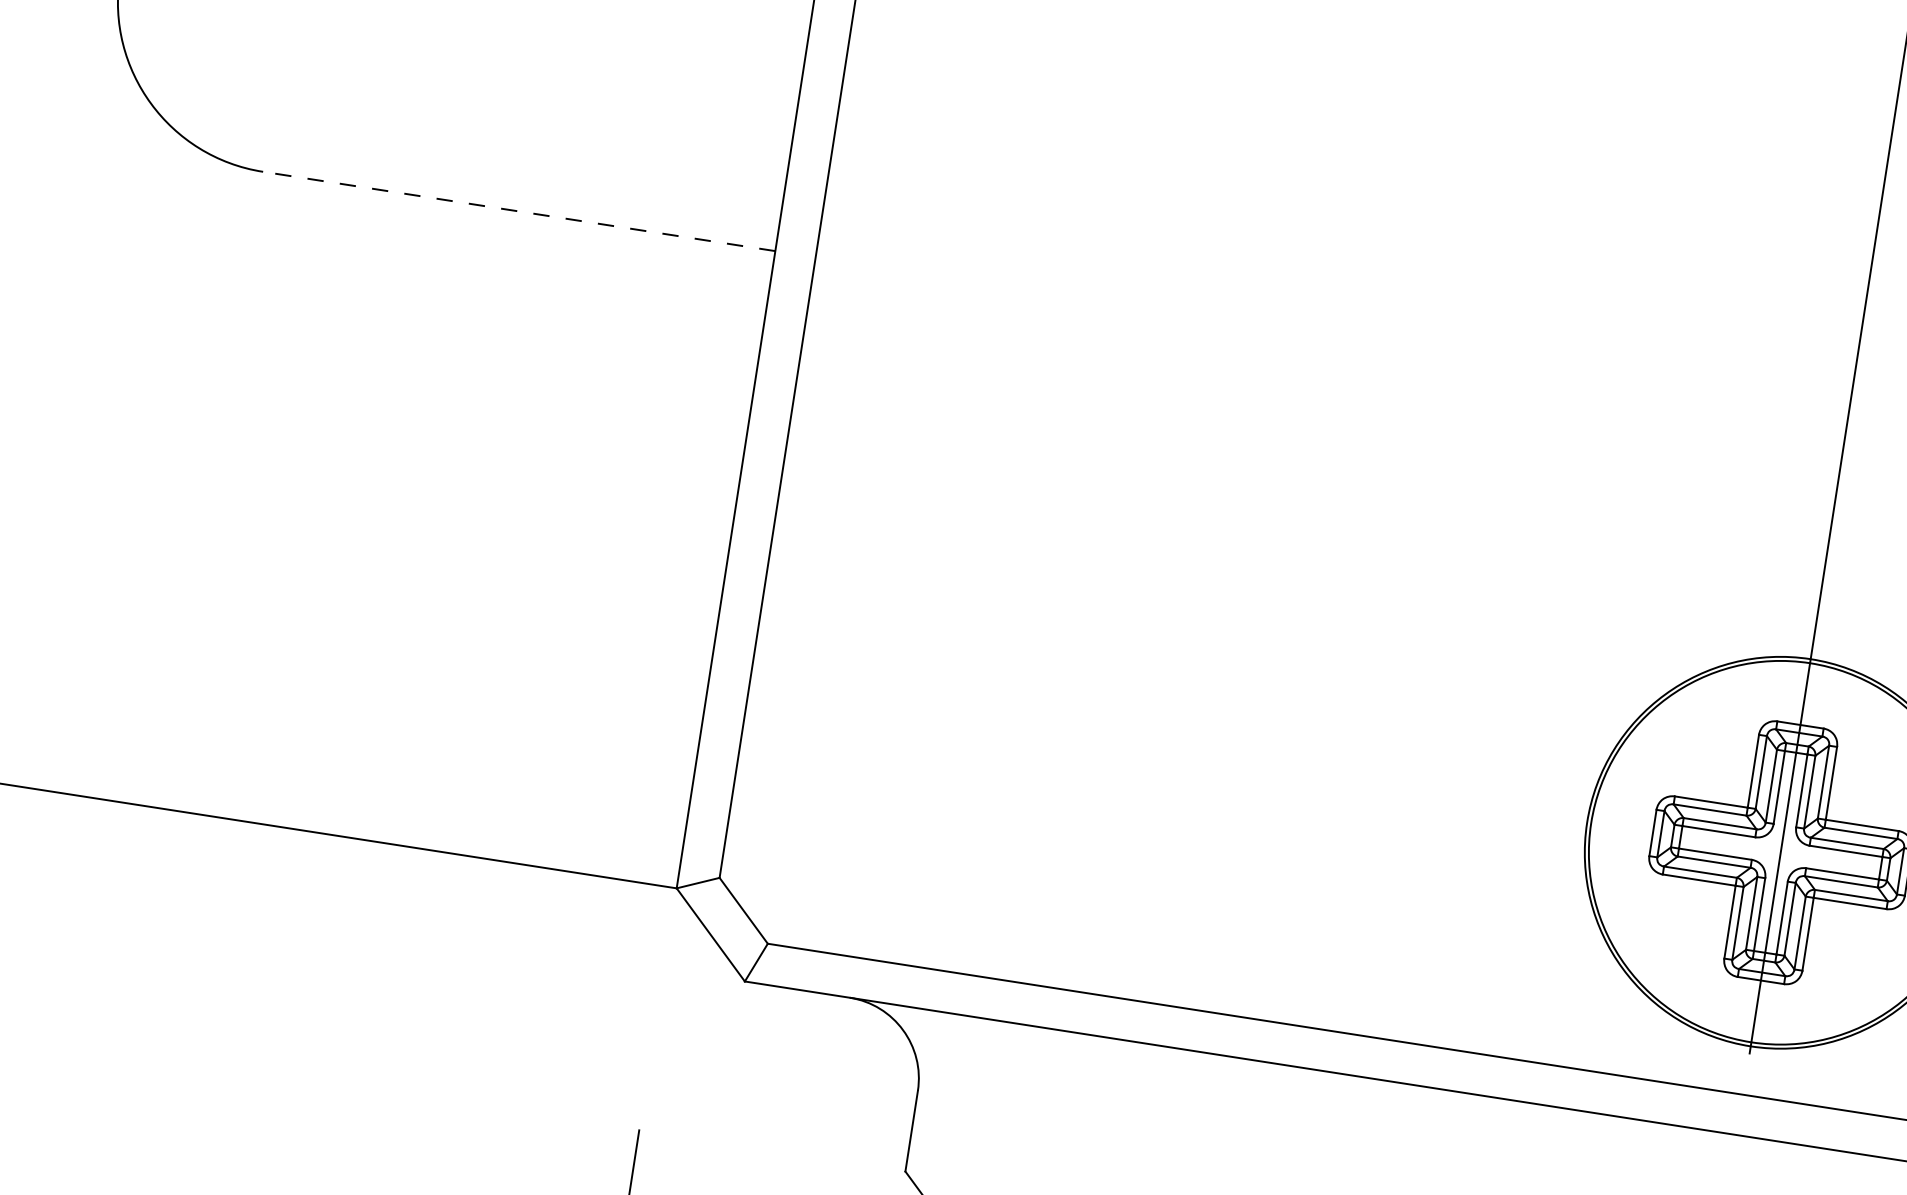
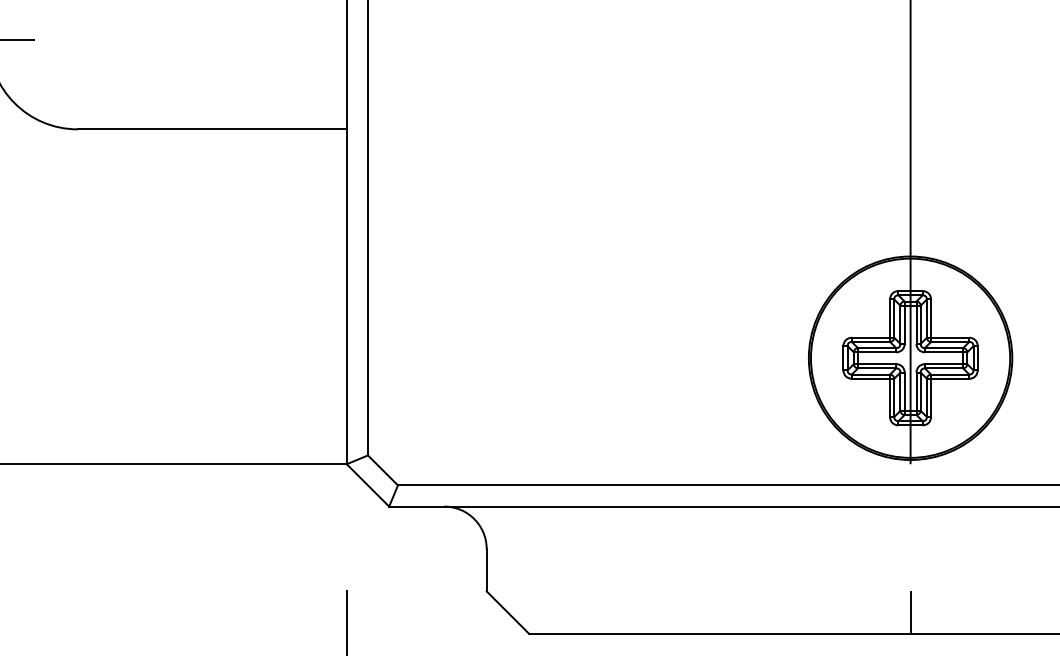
line: (519, 211) -> (212, 129), dashed -> solid

